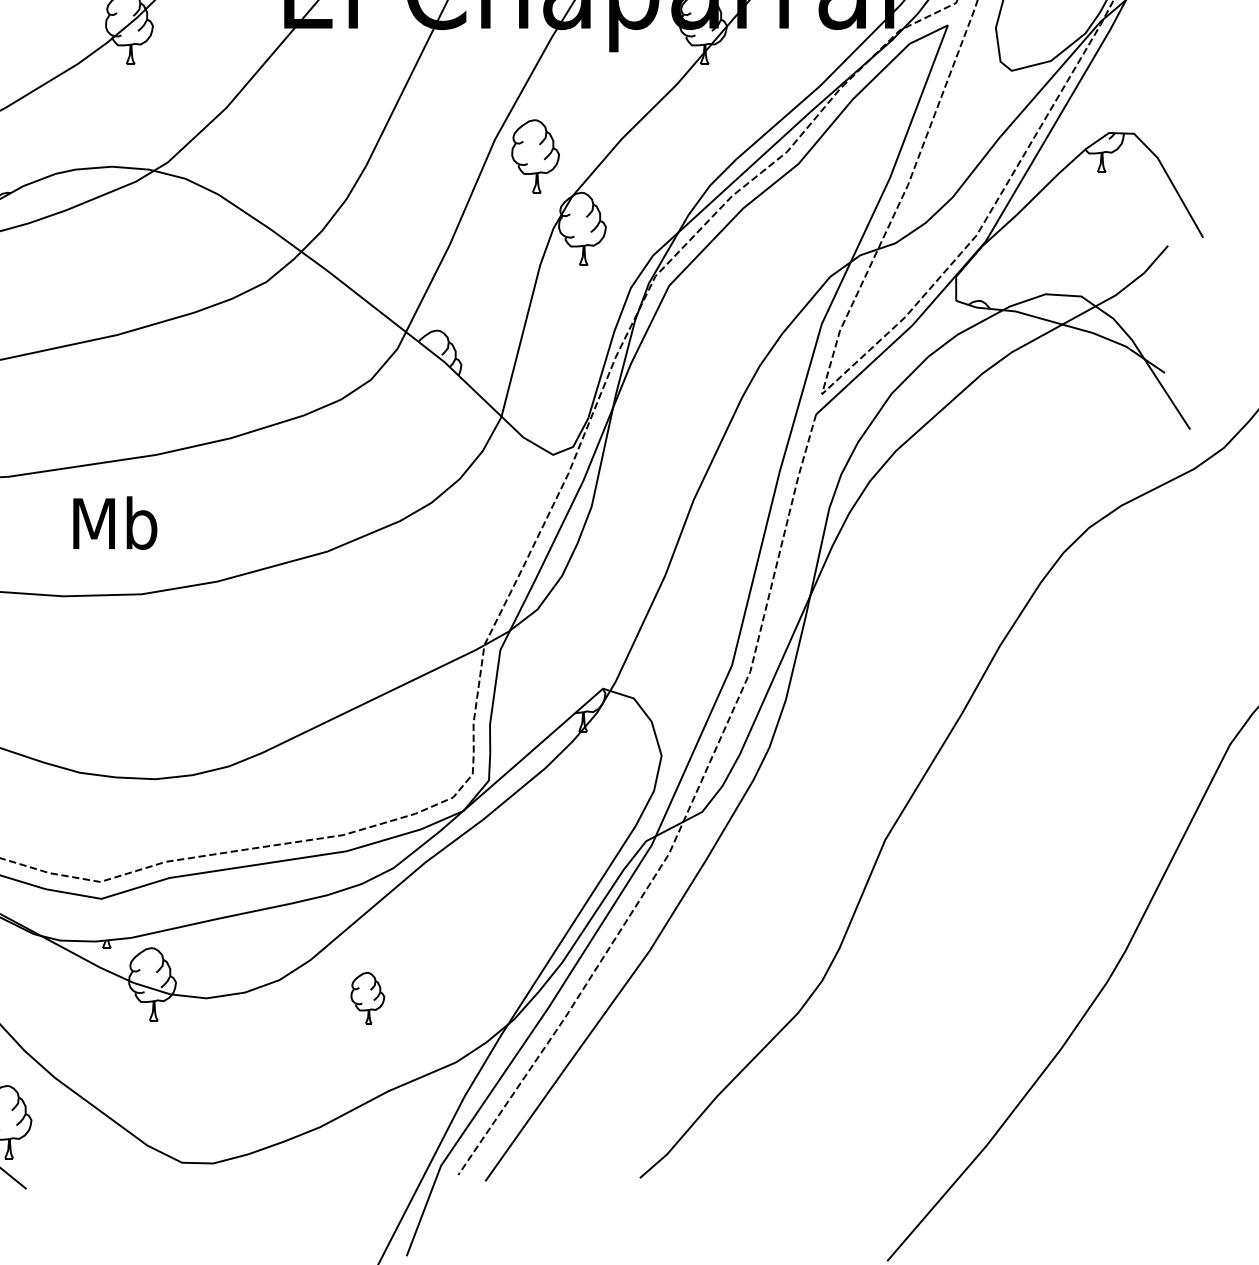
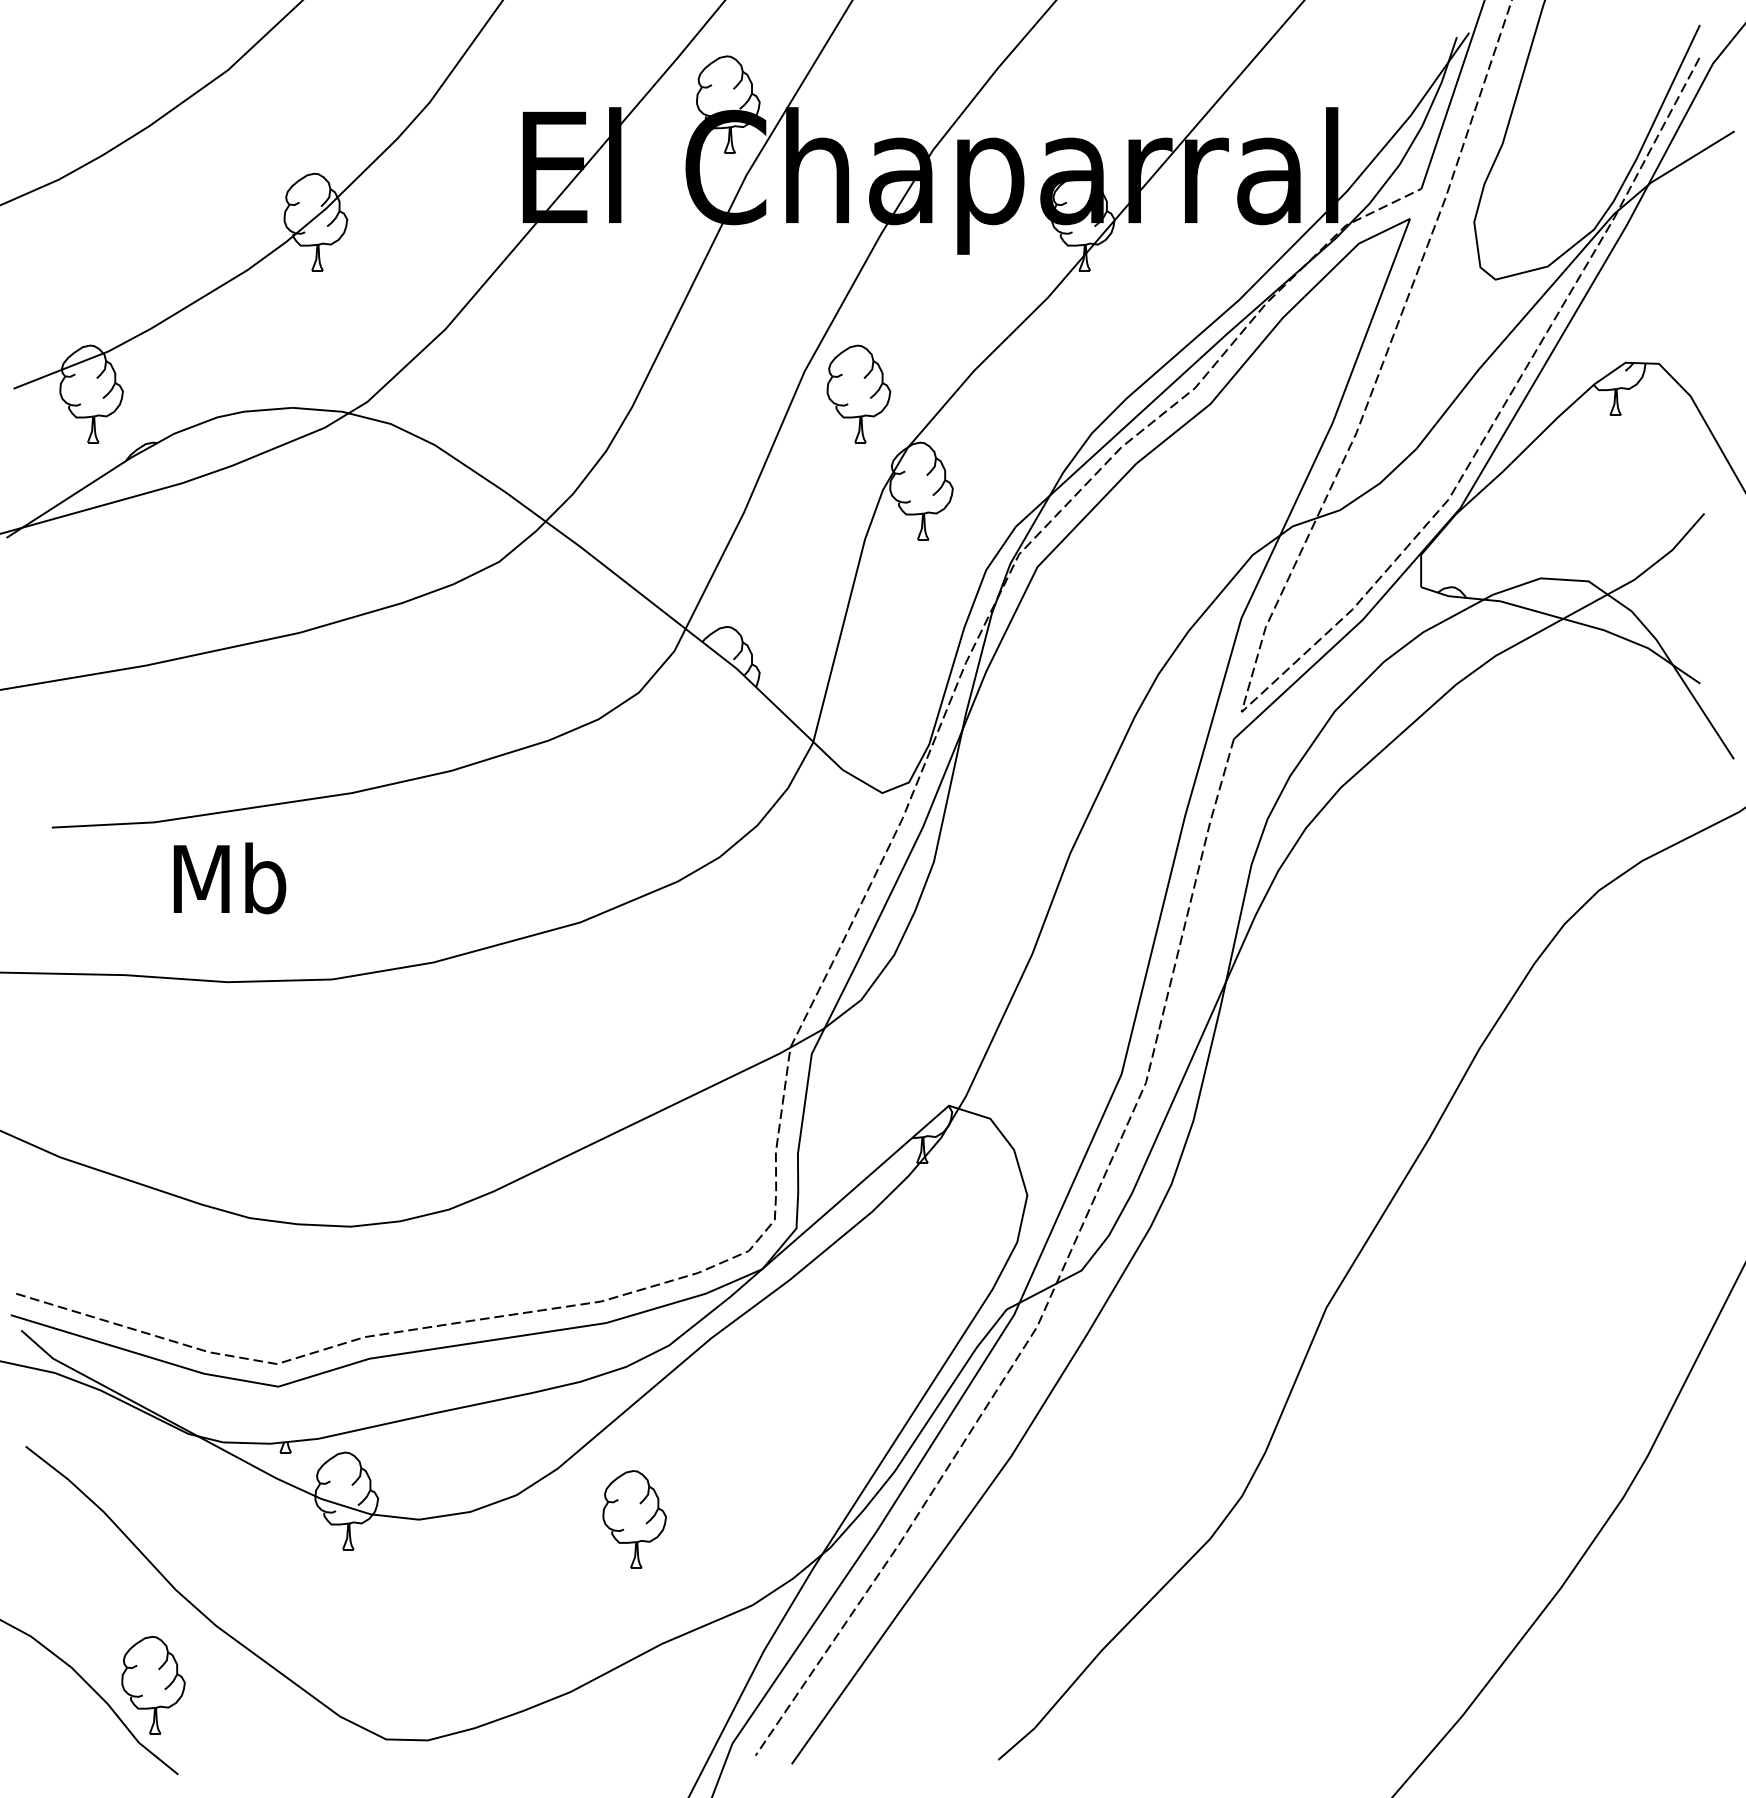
text: (114, 523) -> (229, 878), moved
part: (367, 998) -> (634, 1519), size x1.43

